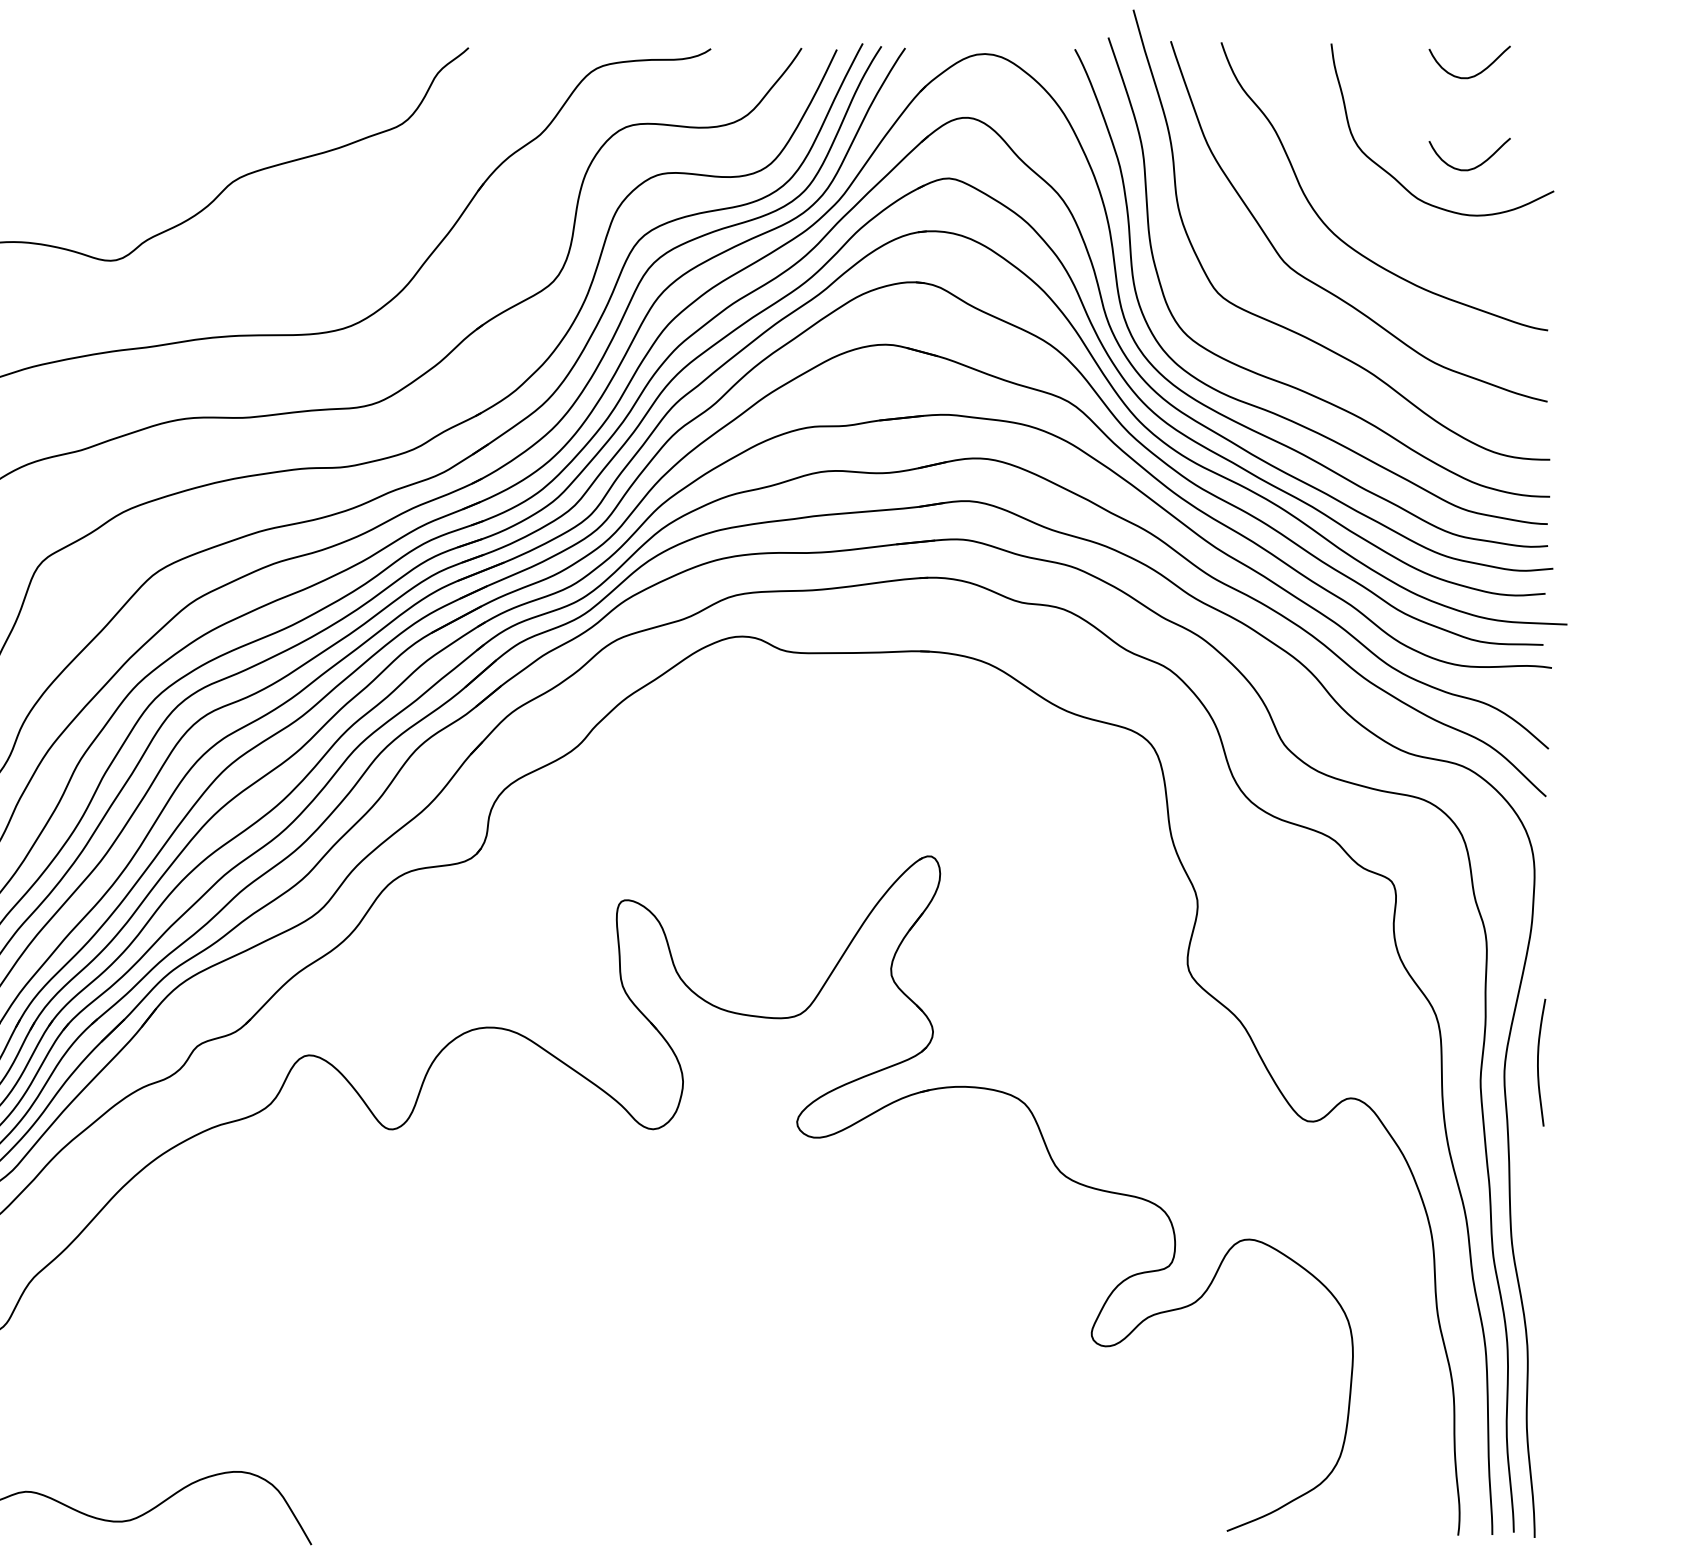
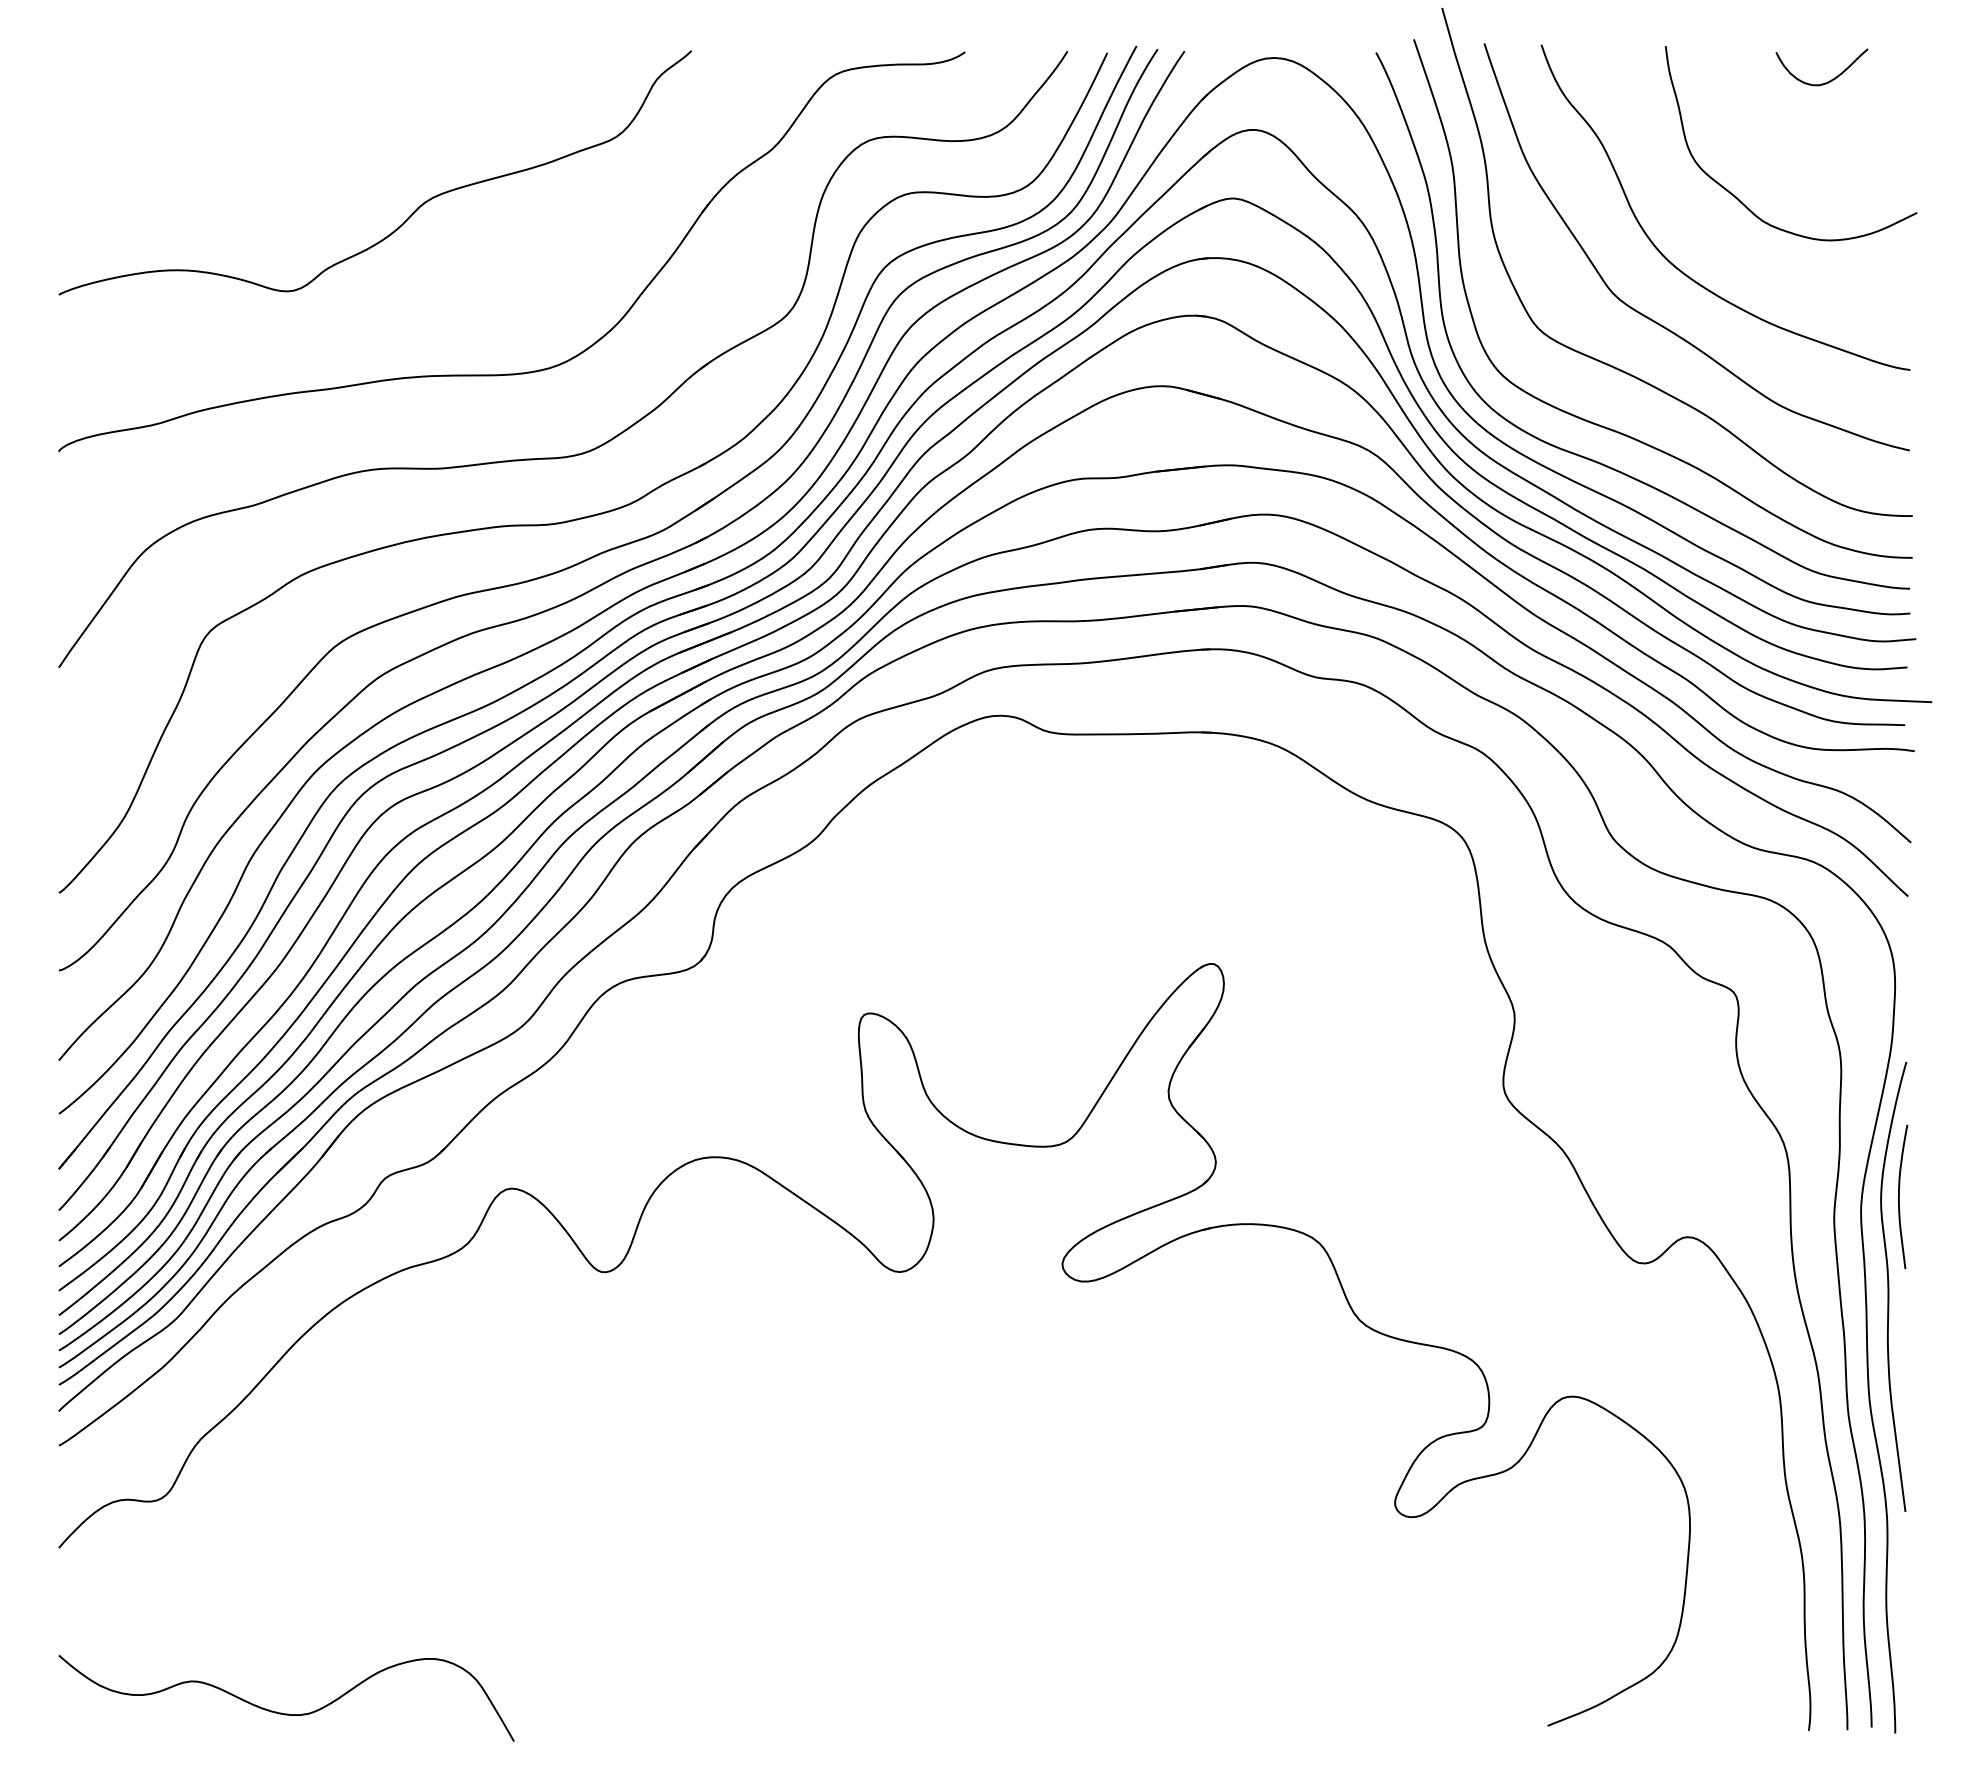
curve: (1474, 167) -> (1827, 185), removed
curve: (1529, 1142) -> (1889, 1286), added

